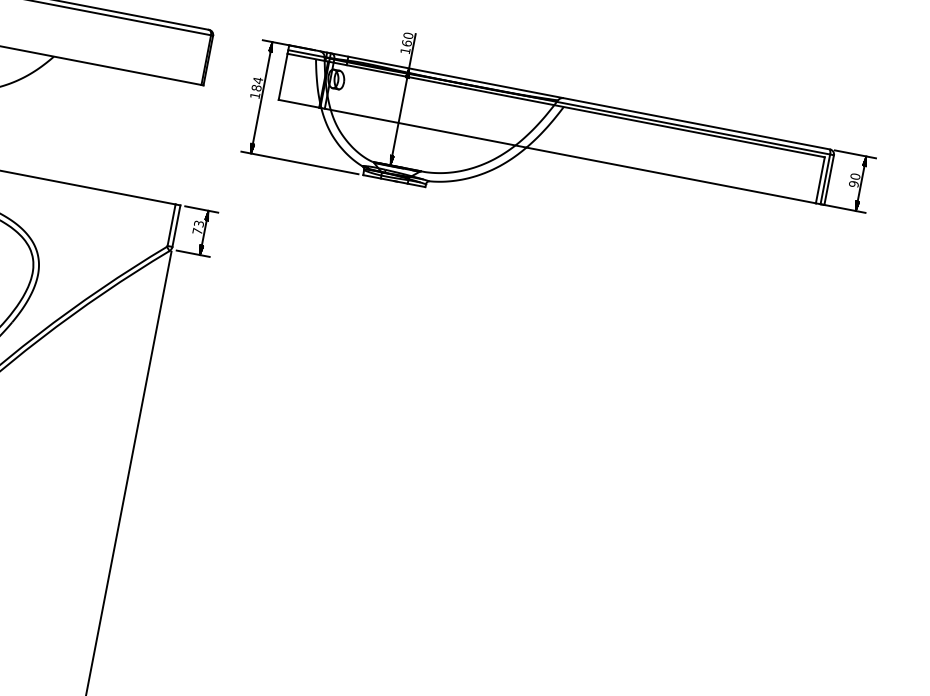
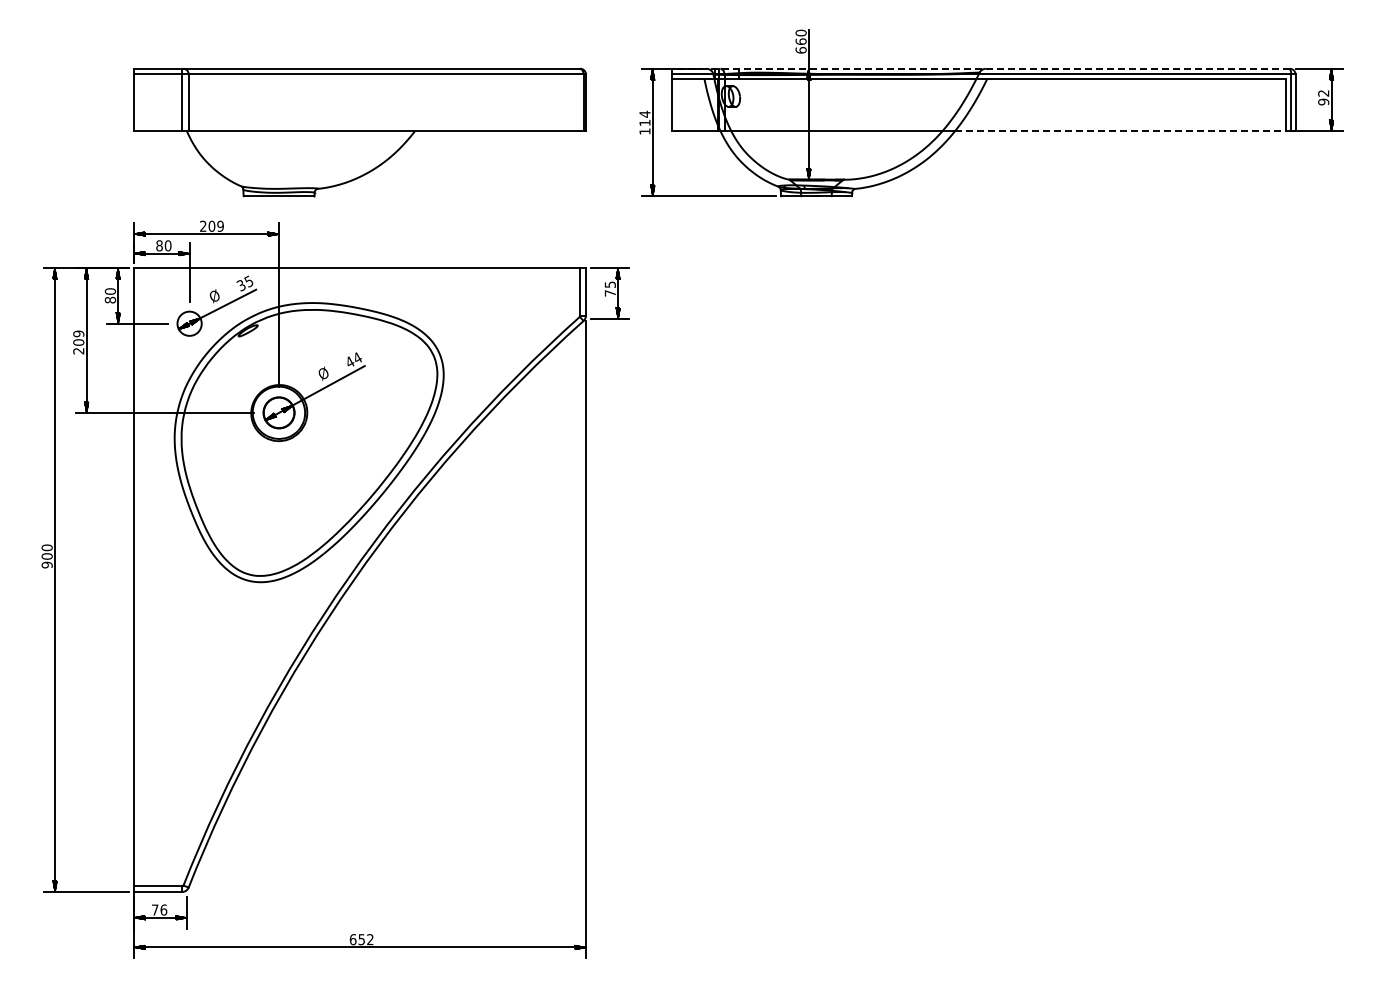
text: (404, 50) -> (800, 50), 160 -> 660
text: (256, 87) -> (644, 122), 184 -> 114
line: (559, 97) -> (980, 68), solid -> dashed
line: (671, 175) -> (1120, 131), solid -> dashed
text: (855, 176) -> (1323, 93), 90 -> 92
text: (198, 223) -> (609, 284), 73 -> 75

